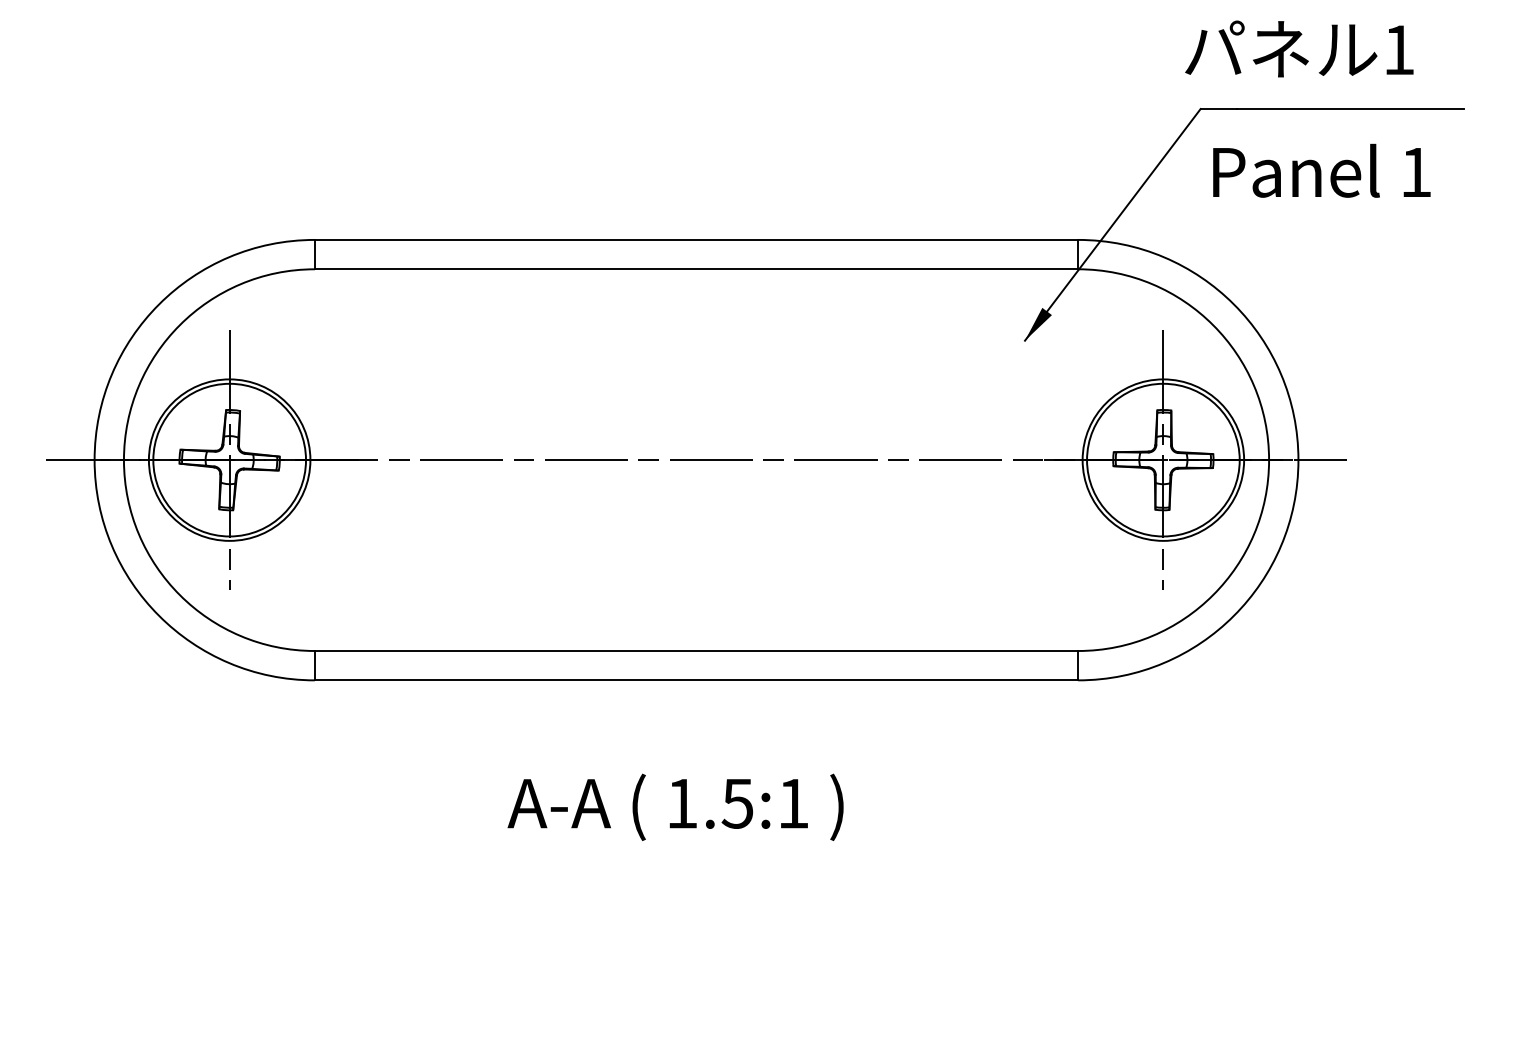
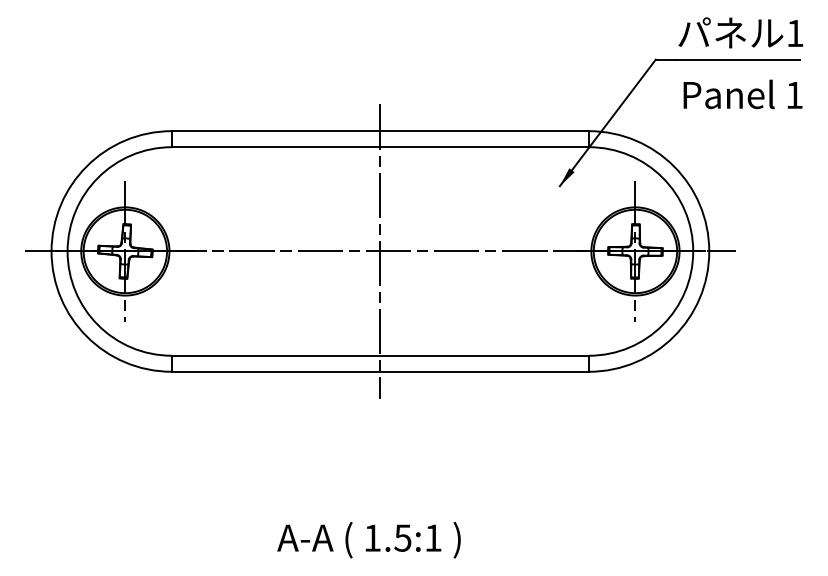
text: (1298, 48) -> (740, 32), moved
text: (1320, 170) -> (742, 94), moved
line: (696, 460) -> (380, 251), added
text: (674, 807) -> (368, 540), moved

